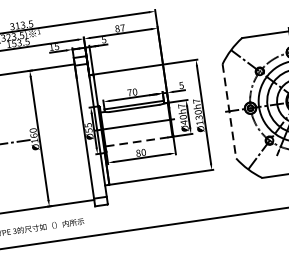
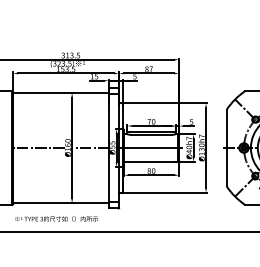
line: (229, 111) -> (226, 148), dashed -> solid
line: (64, 135) -> (92, 148), added
line: (139, 141) -> (151, 161), dashed -> solid

